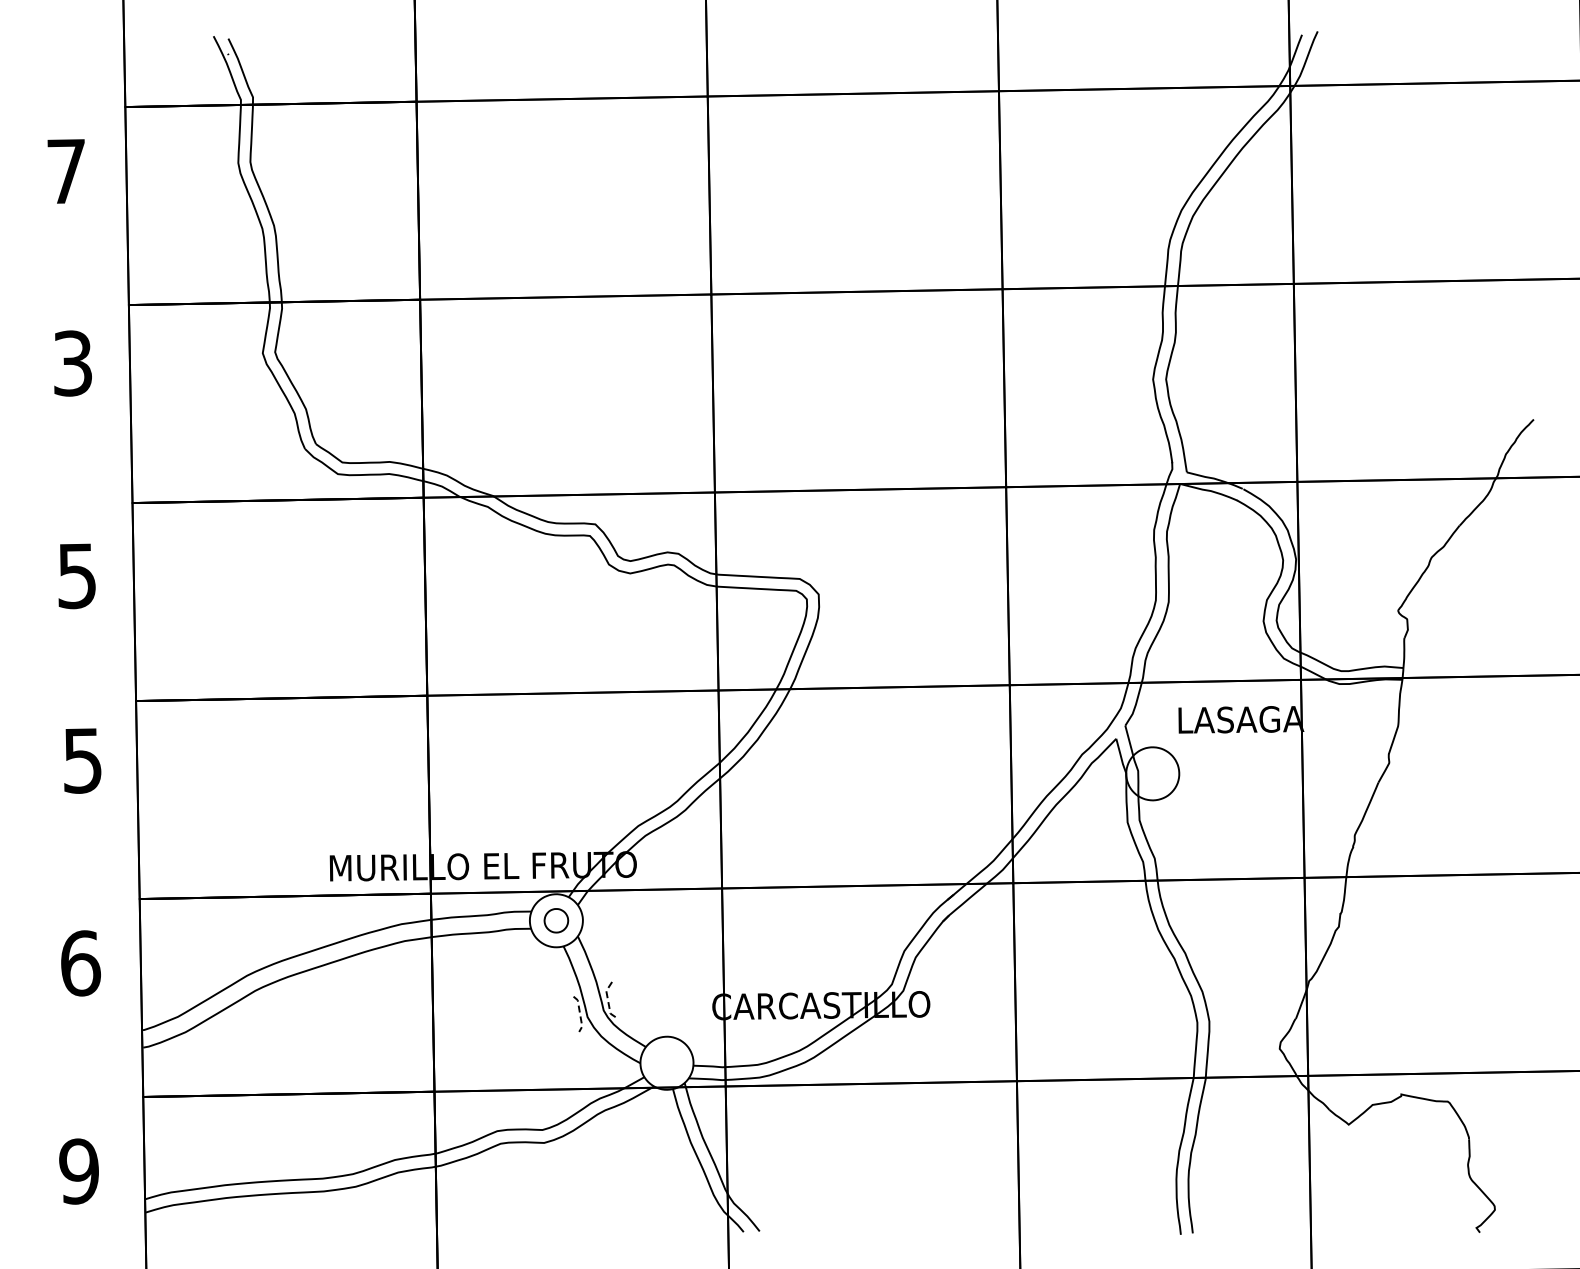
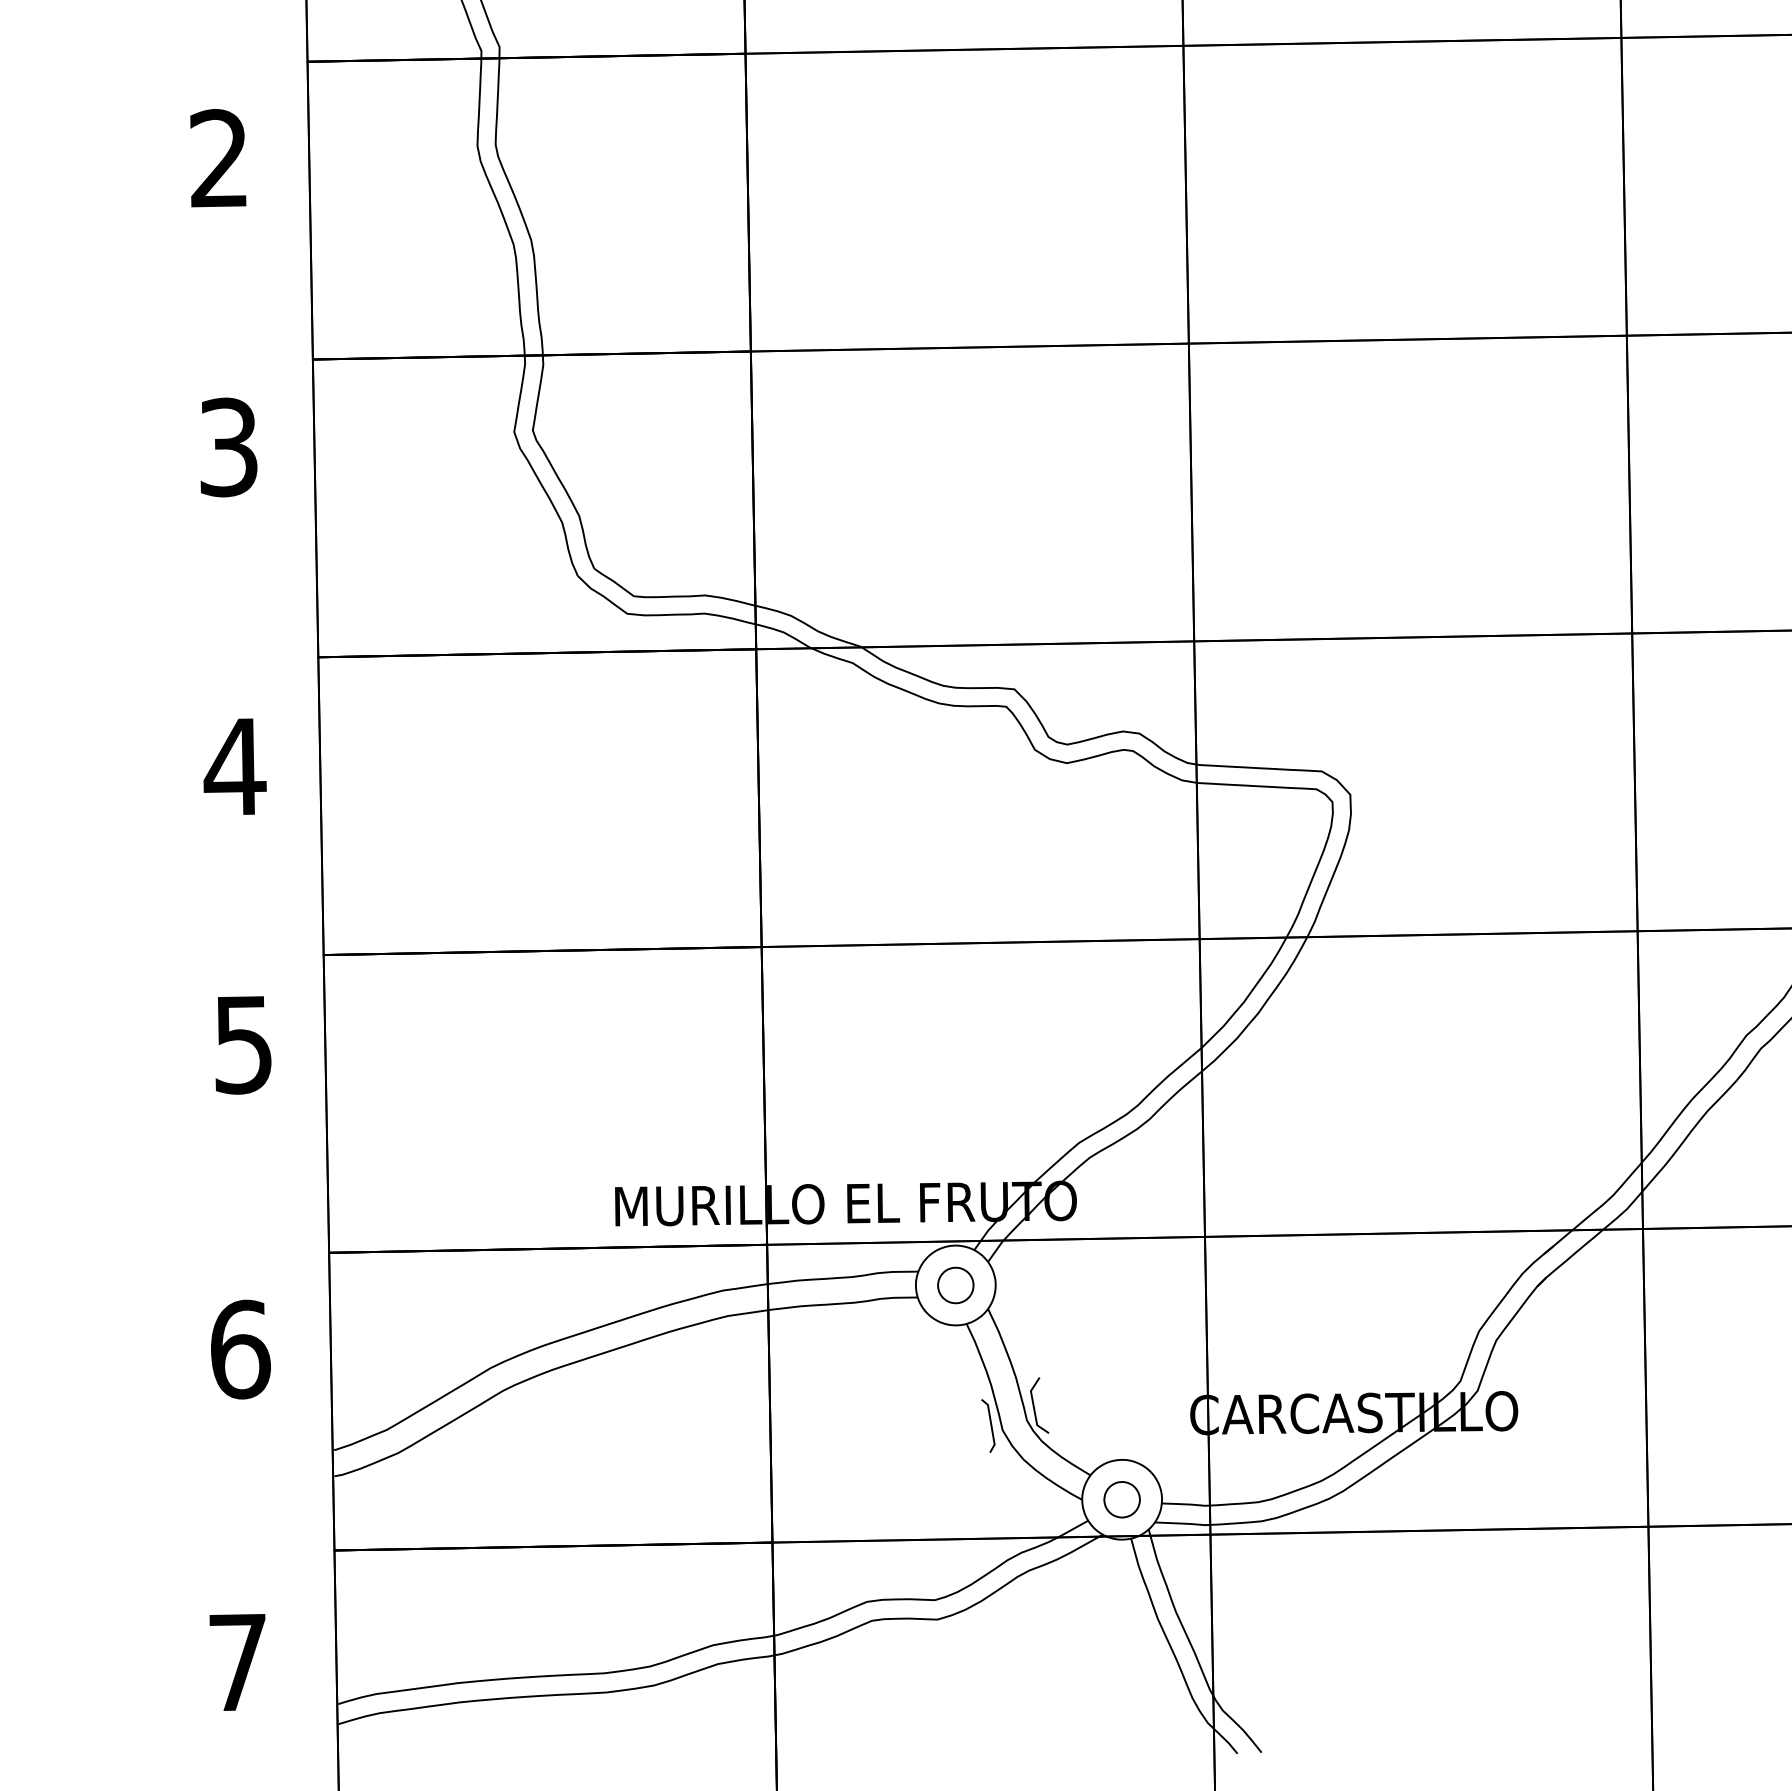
text: (65, 170) -> (217, 157), 7 -> 2
text: (77, 576) -> (235, 767), 5 -> 4
line: (608, 1002) -> (1034, 1408), dashed -> solid
line: (580, 1013) -> (992, 1424), dashed -> solid
part: (666, 1062) -> (1121, 1498), added
text: (78, 1171) -> (237, 1662), 9 -> 7

